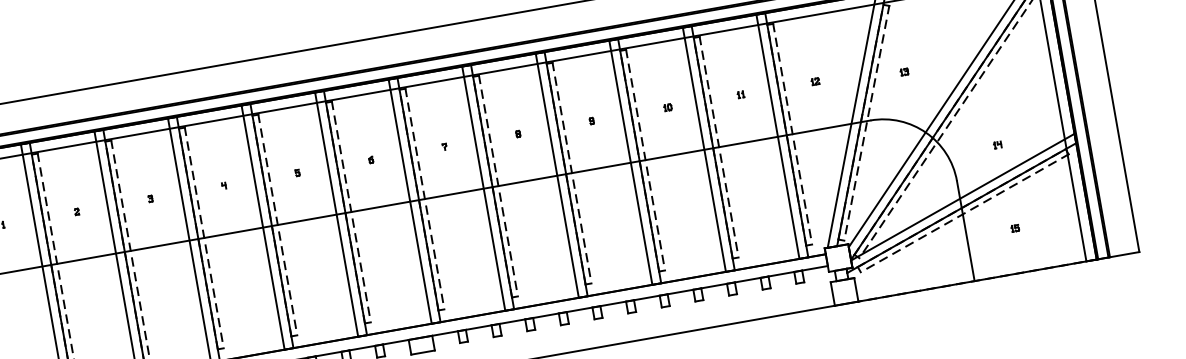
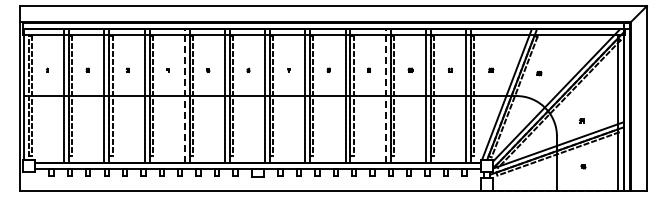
line: (630, 163) -> (385, 96), solid -> dashed
line: (262, 228) -> (184, 96), solid -> dashed

